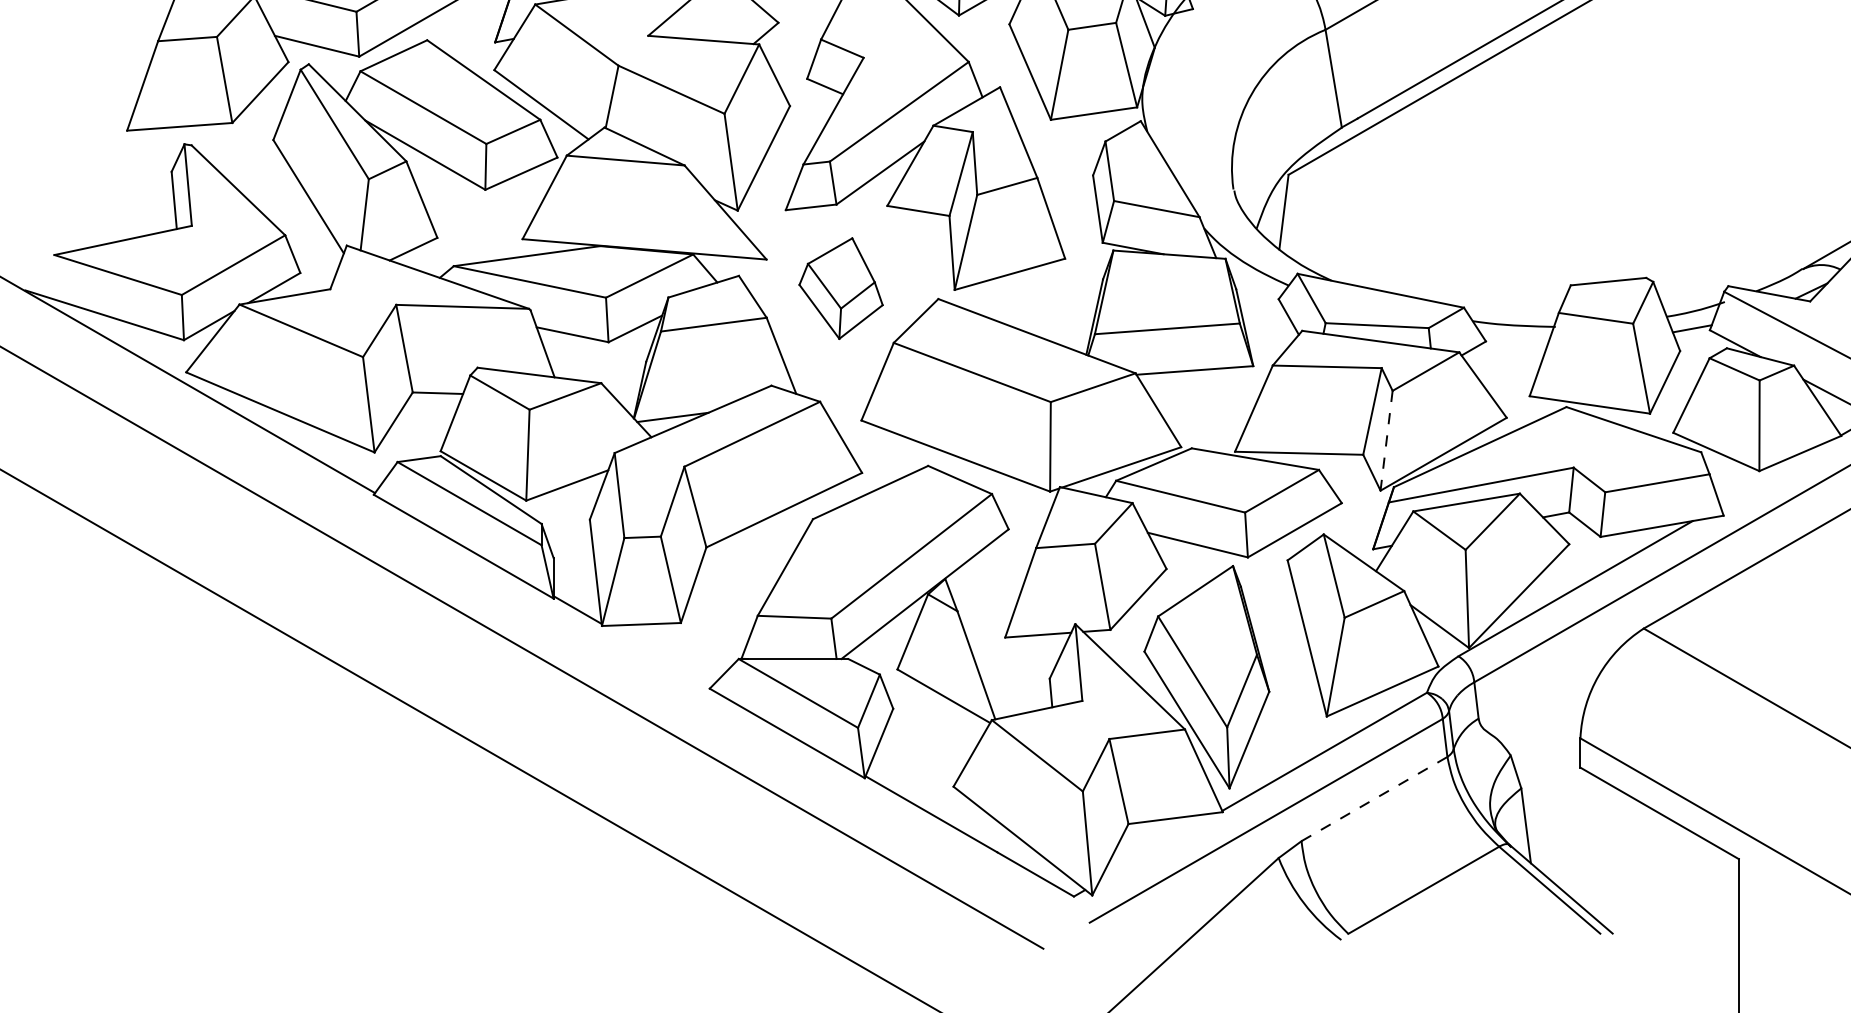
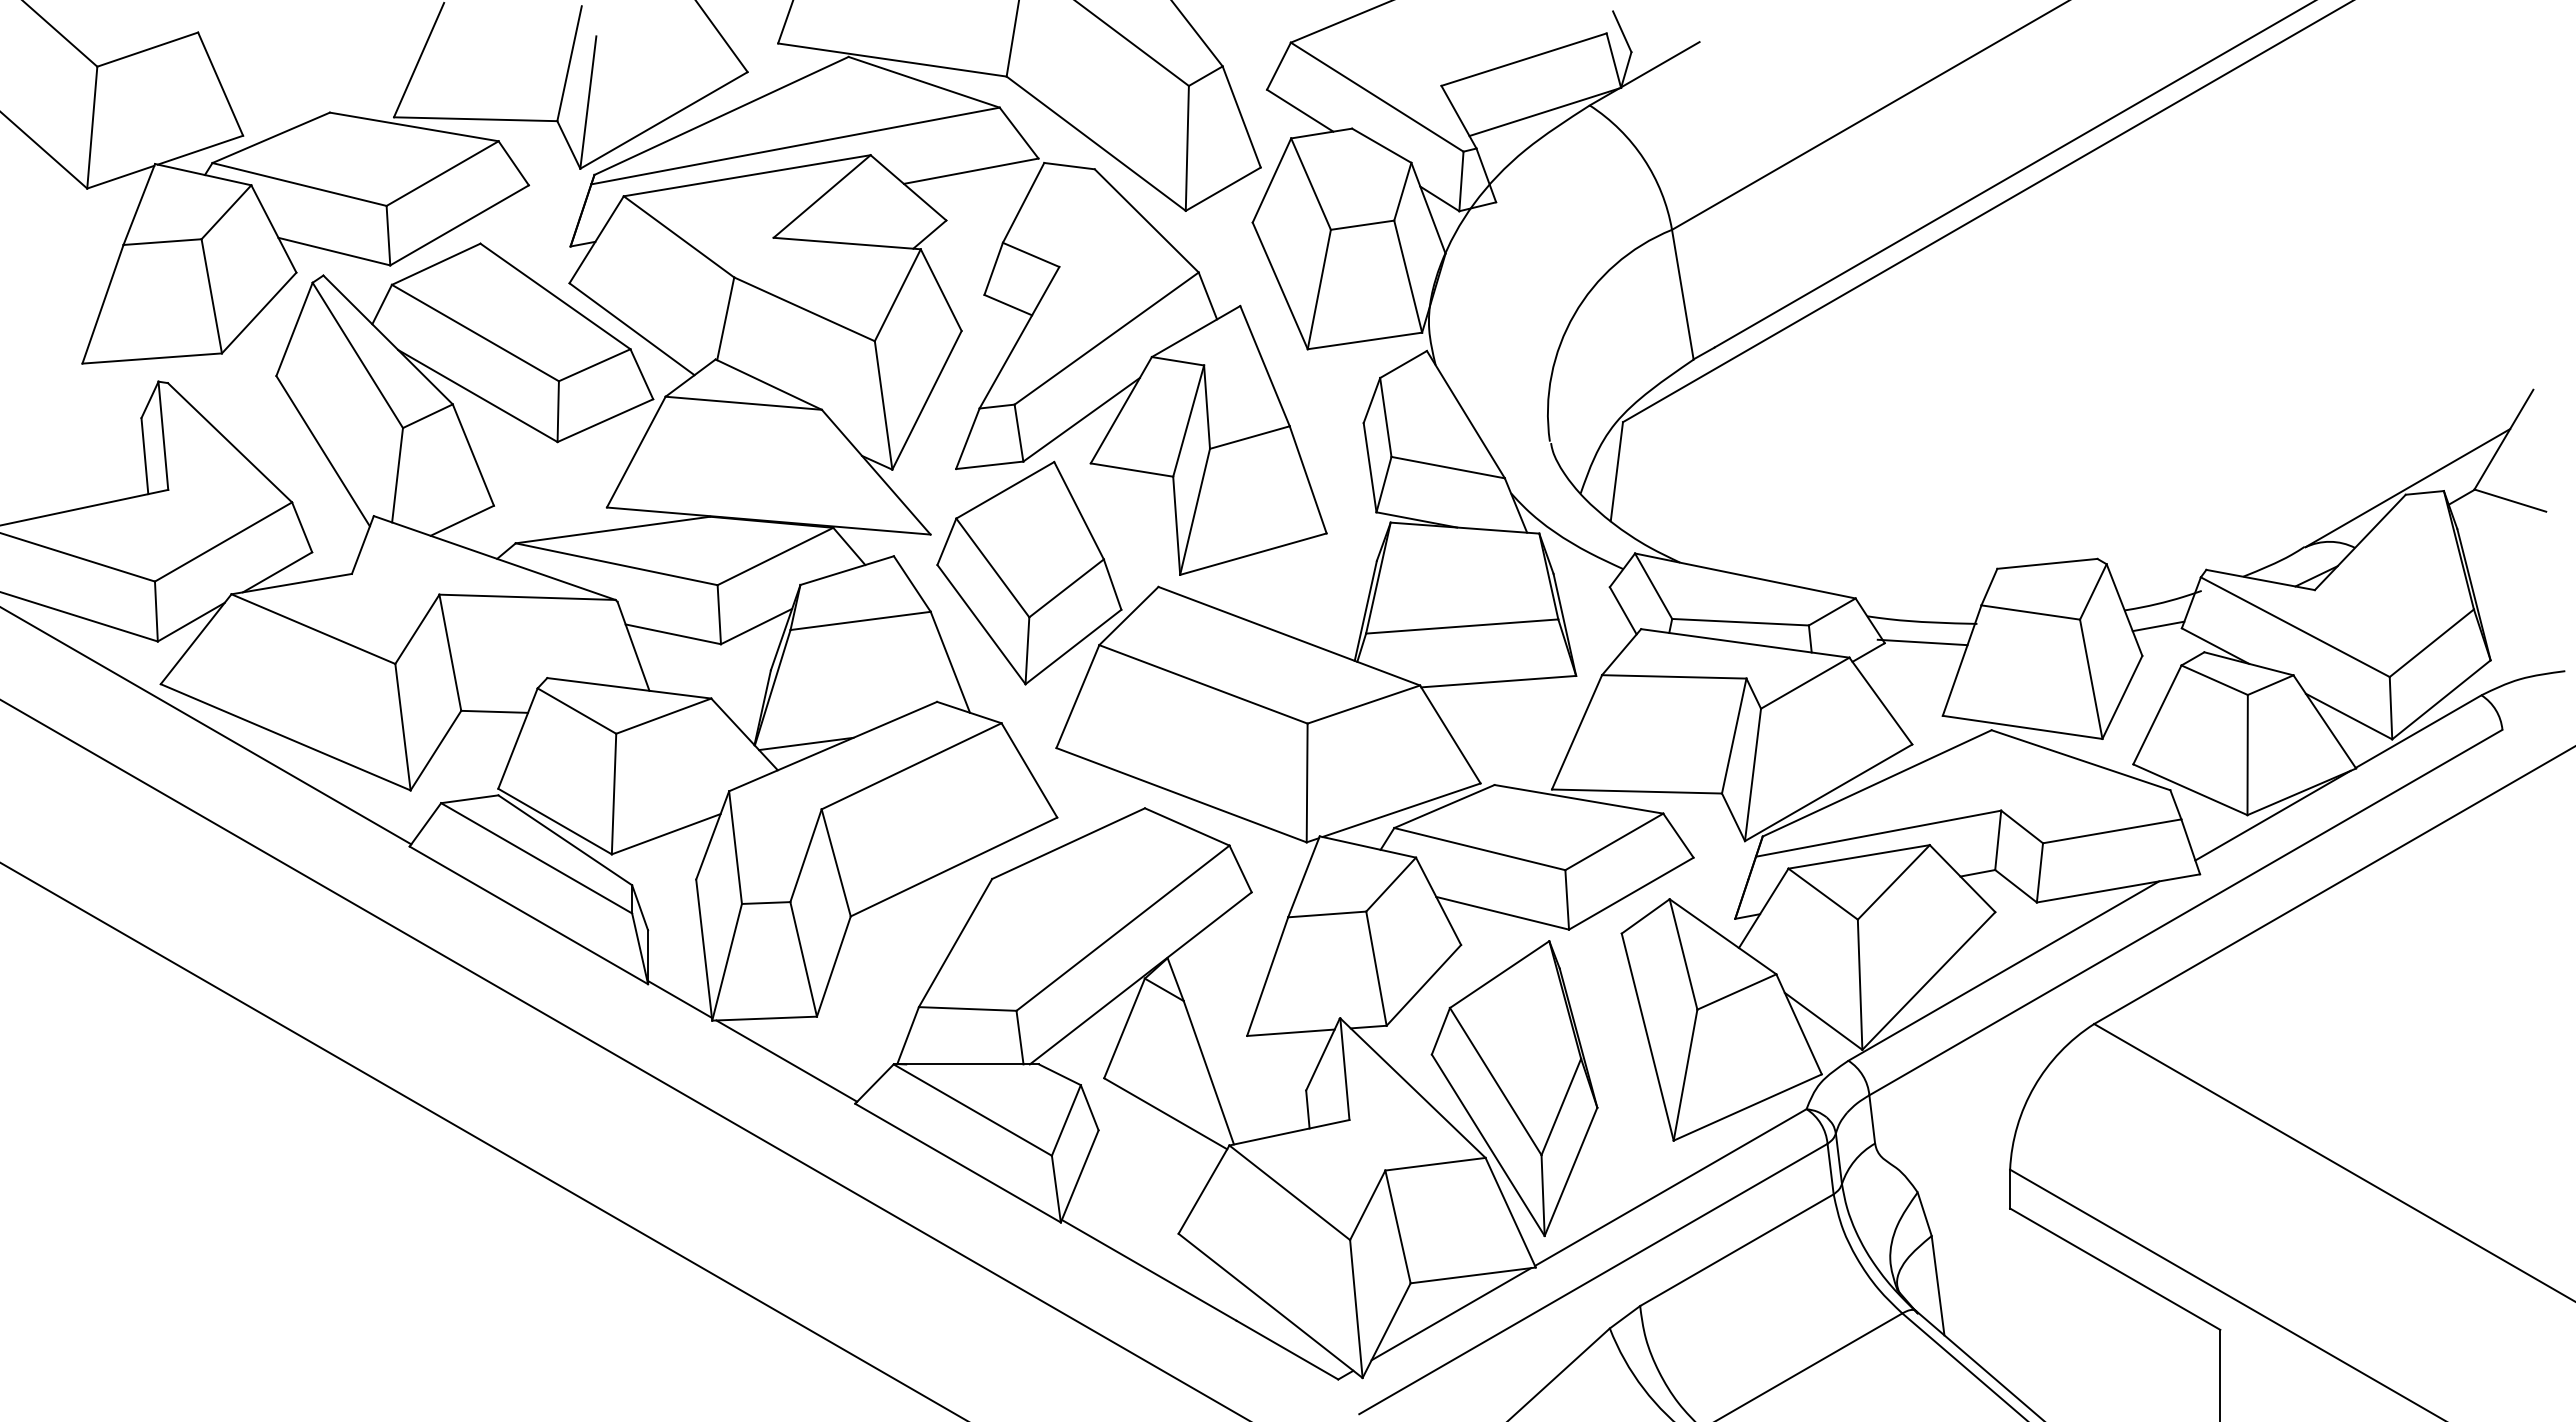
part: (841, 288) -> (1029, 572), size x1.67
line: (1514, 340) -> (1922, 642), added
line: (1386, 440) -> (1753, 774), dashed -> solid
line: (1778, 471) -> (2272, 815), added
line: (657, 656) -> (786, 1060), added
line: (1374, 799) -> (1736, 1250), dashed -> solid
line: (1159, 847) -> (1451, 1314), added

